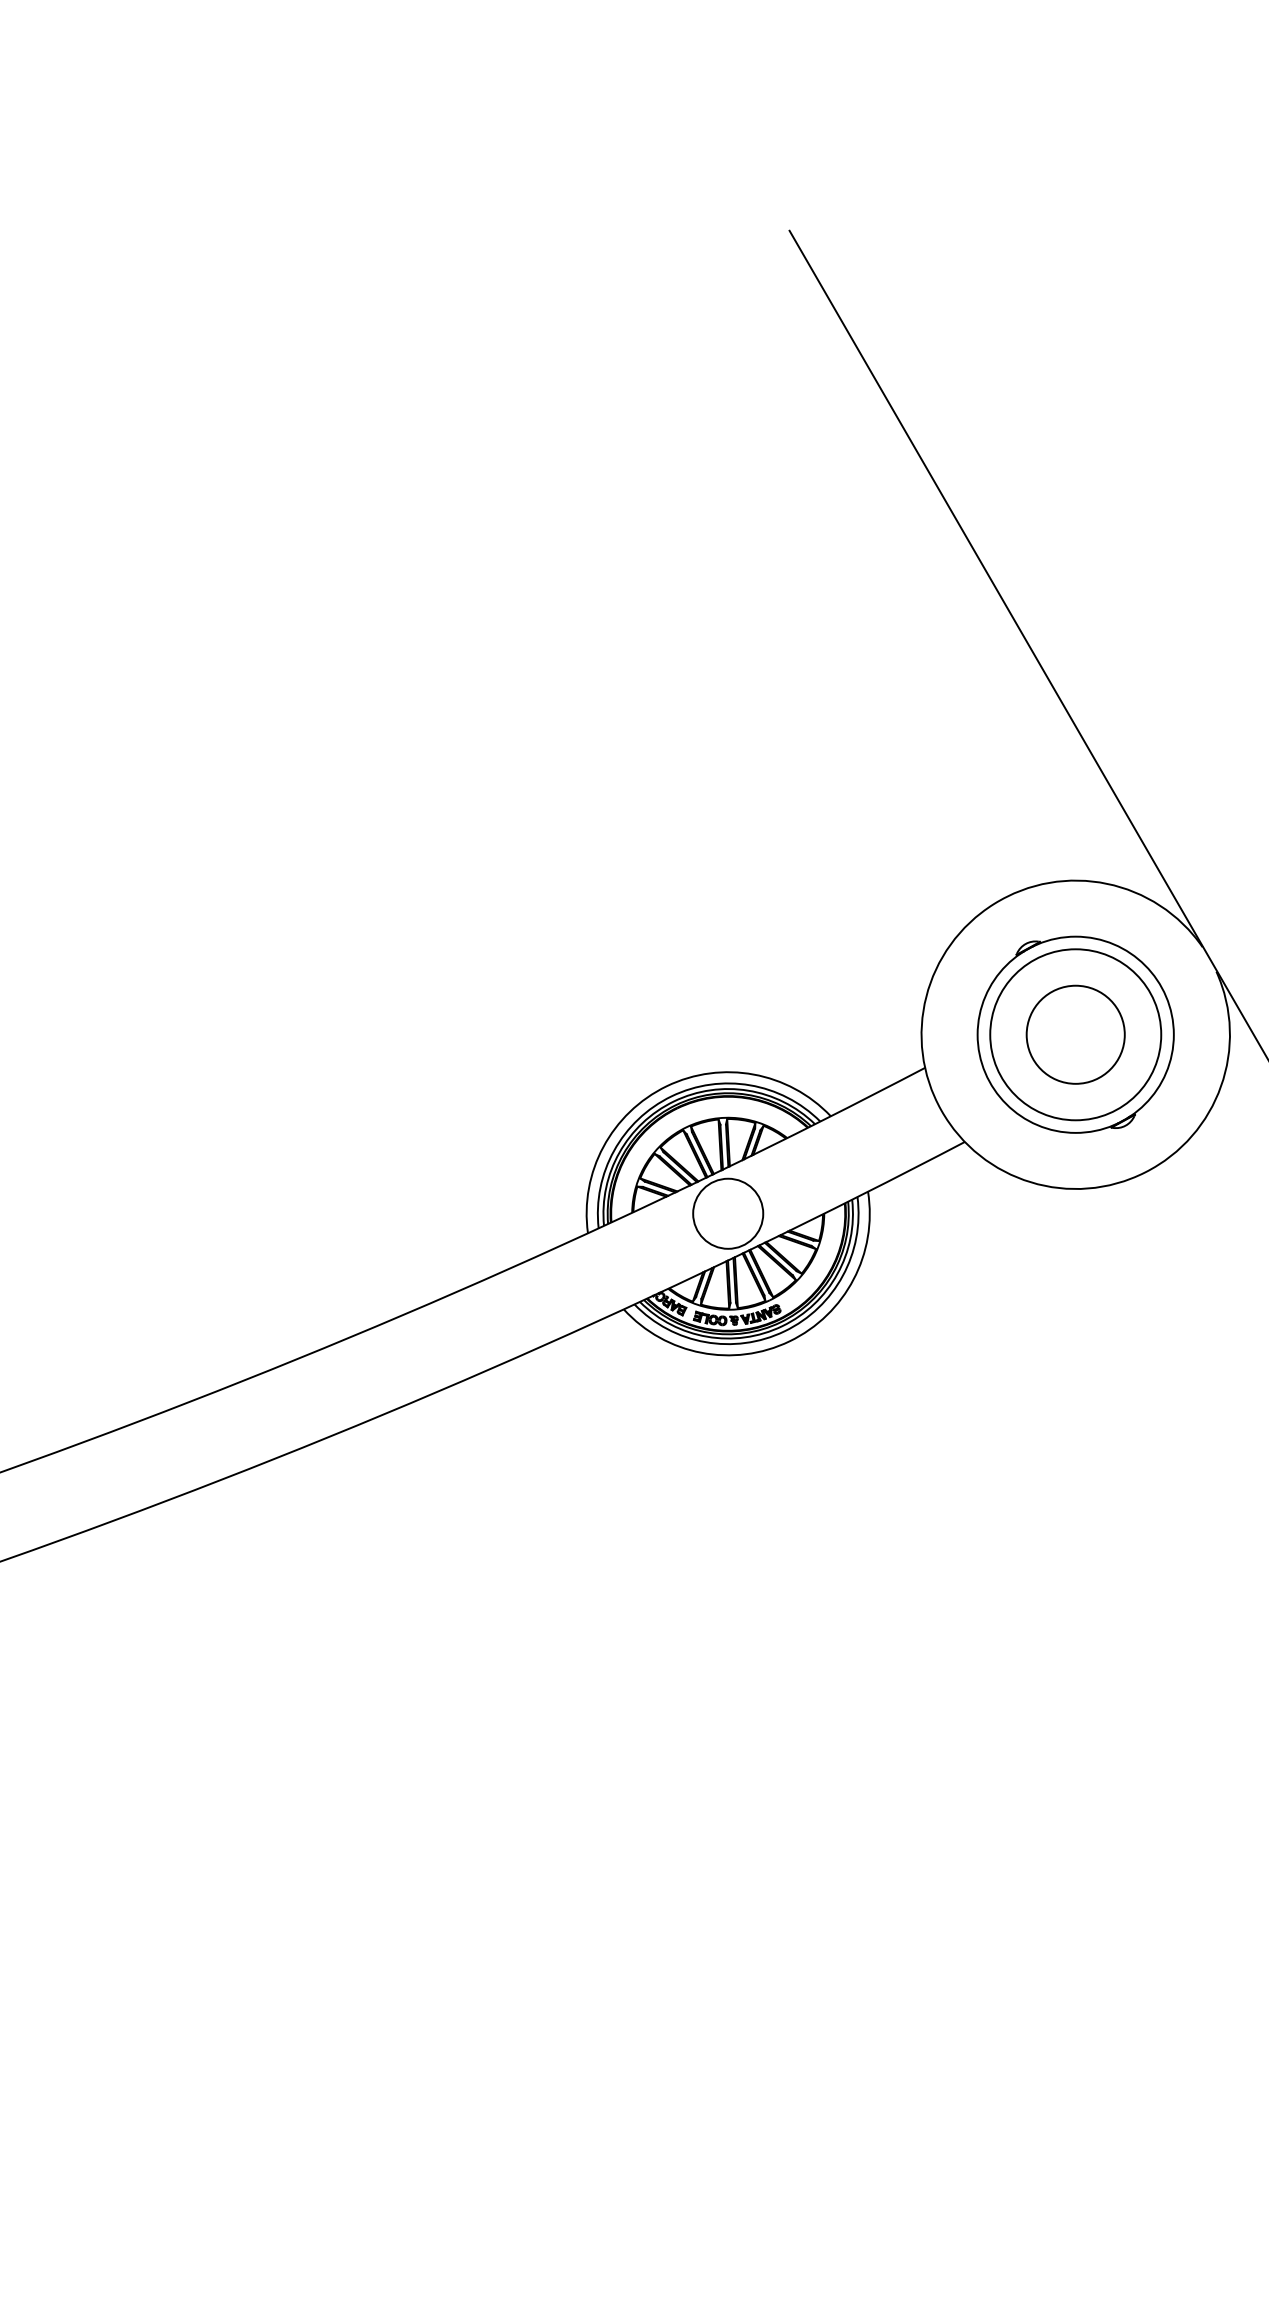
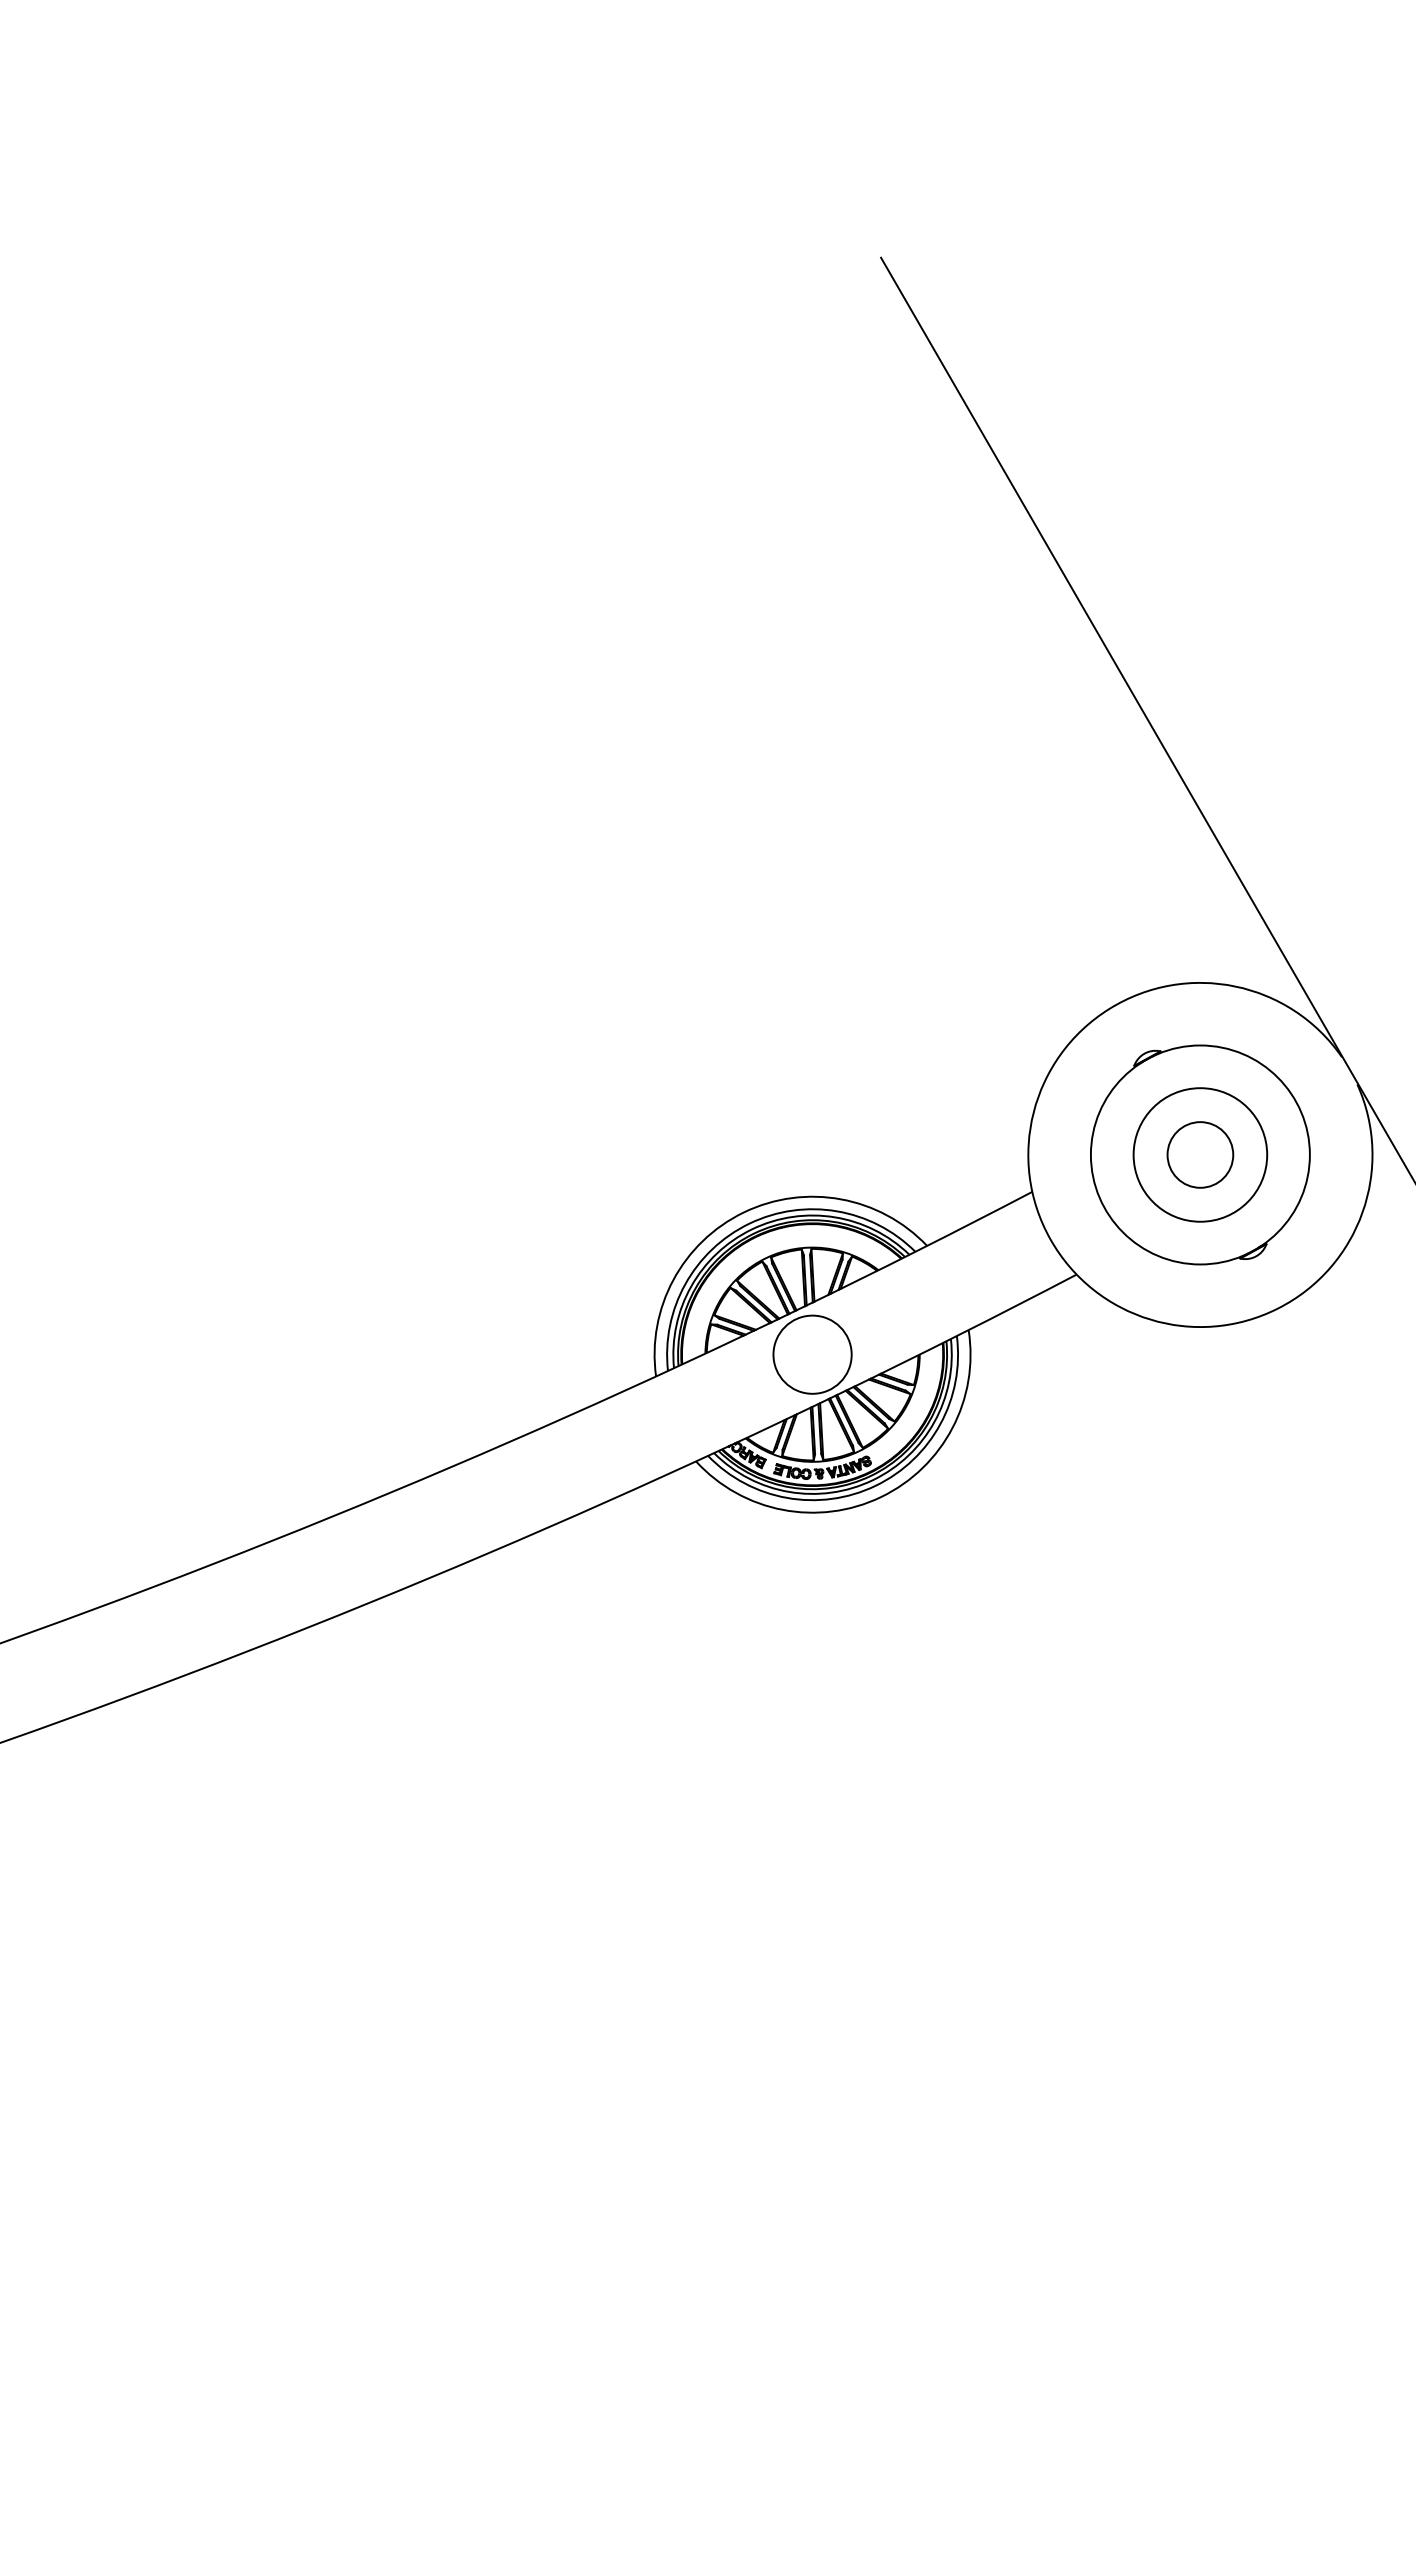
circle: (1074, 1034) -> (1199, 1154), size x0.7
circle: (1075, 1034) -> (1200, 1154), size x0.6

